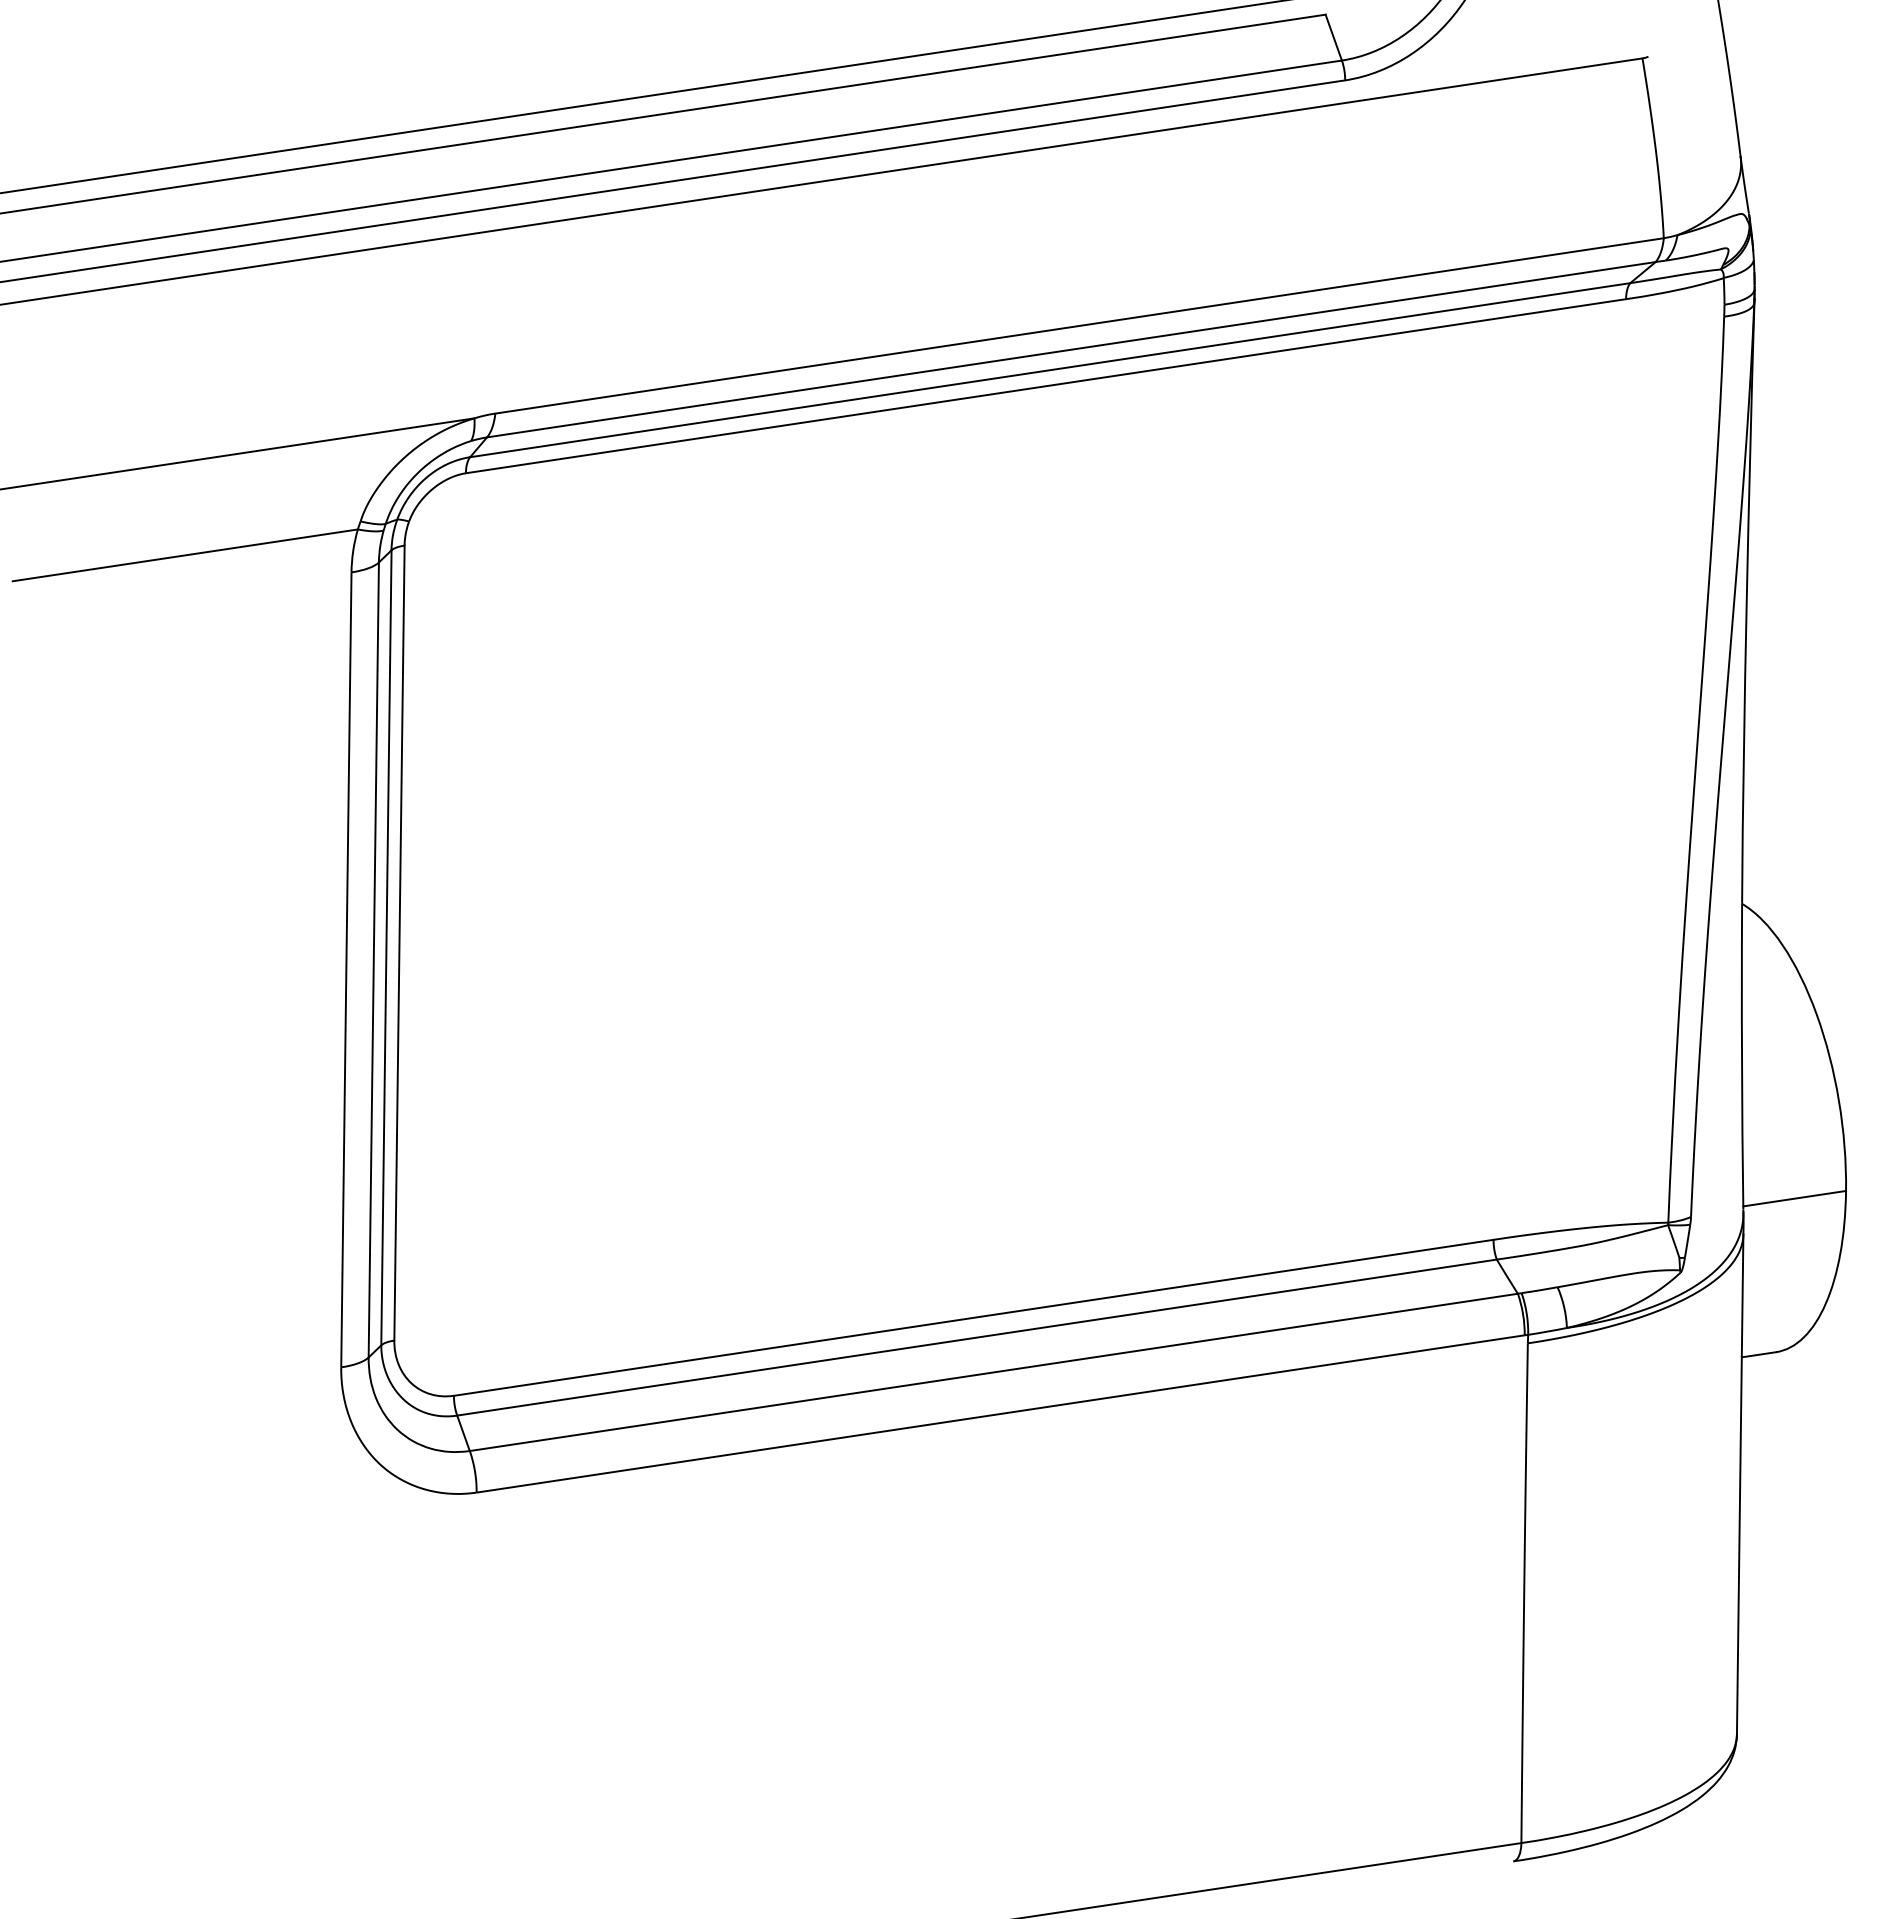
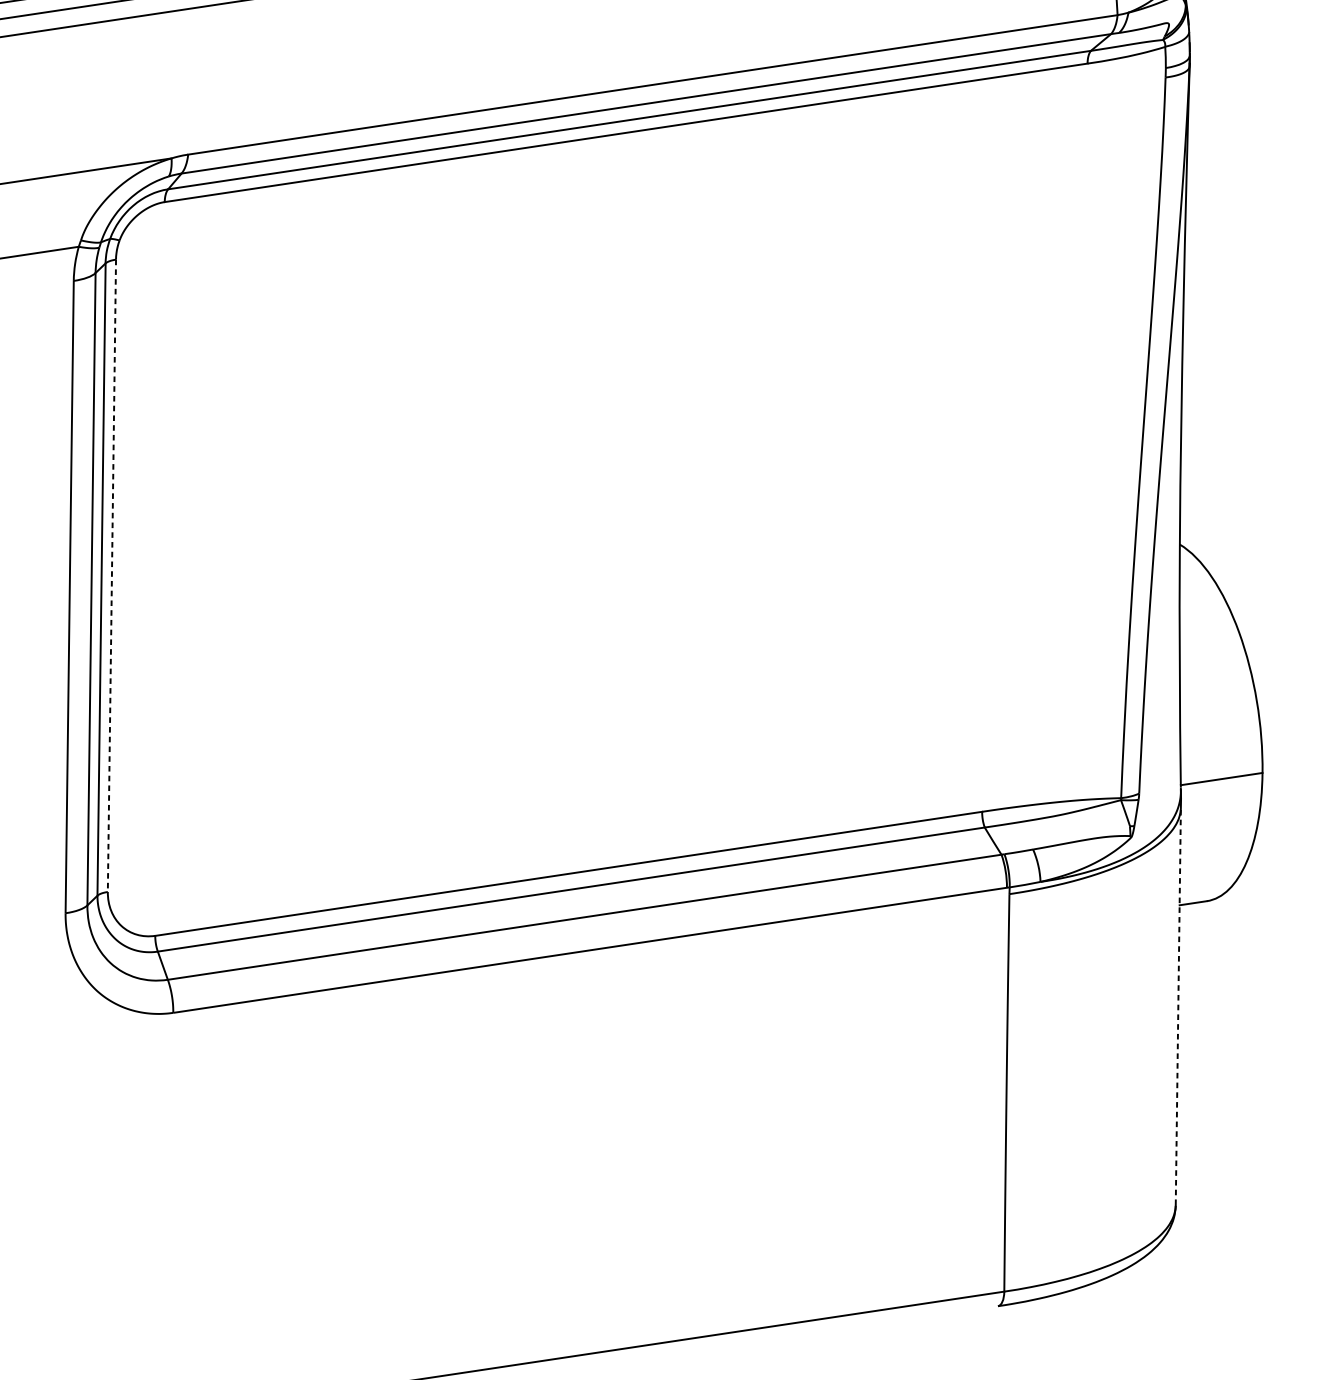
line: (399, 943) -> (111, 576), solid -> dashed
line: (1740, 1484) -> (1178, 1006), solid -> dashed

